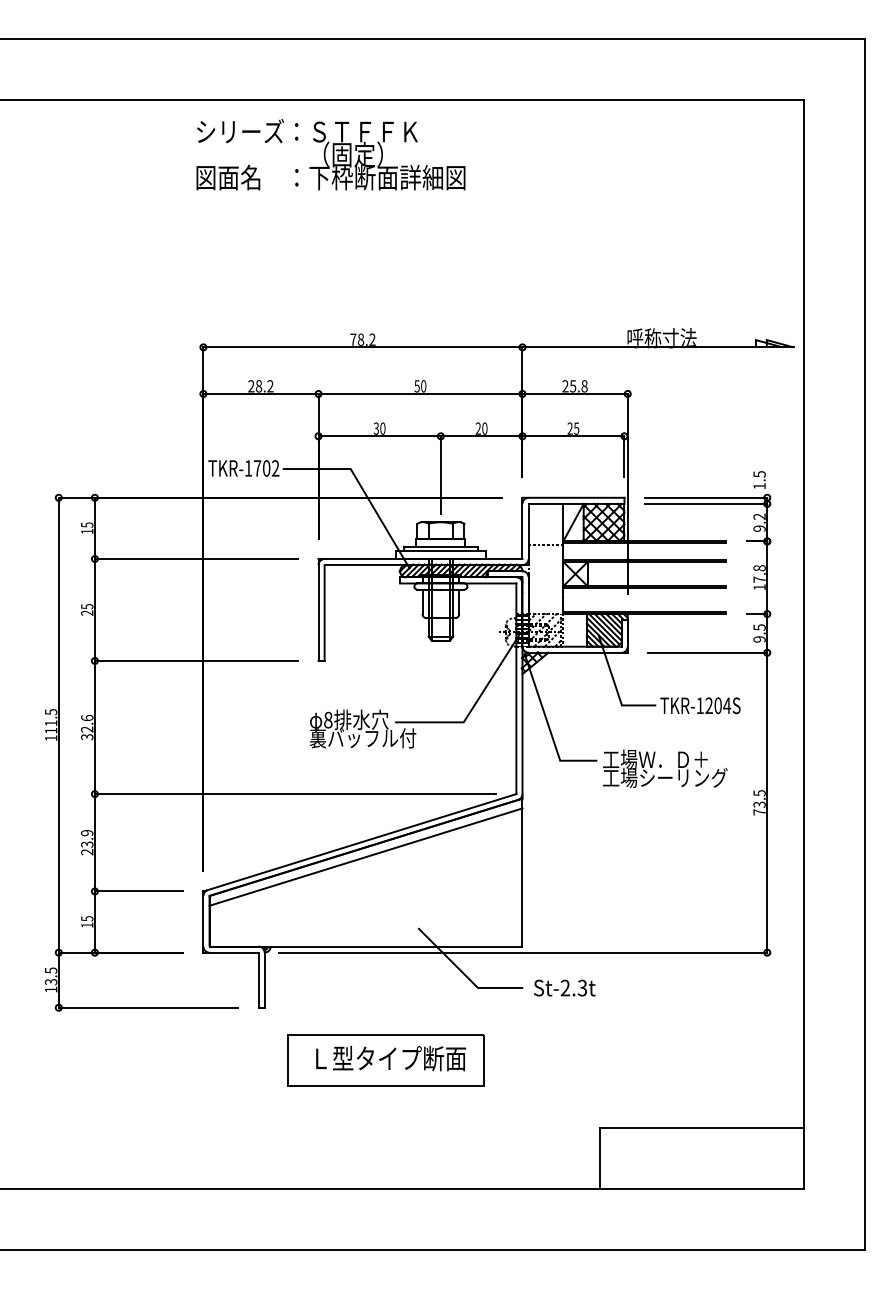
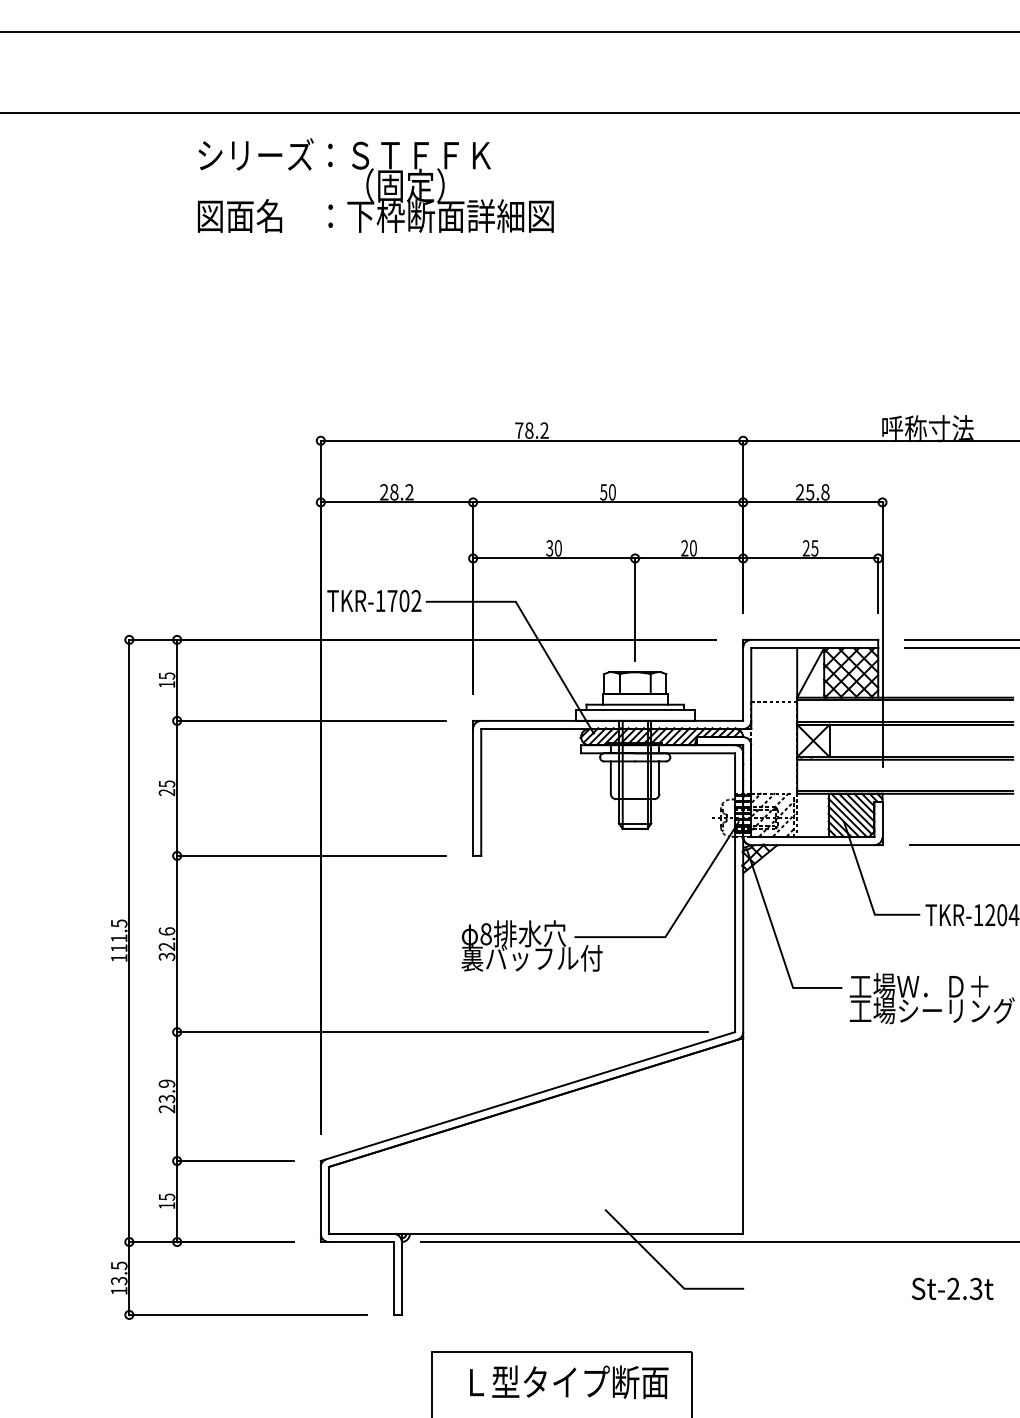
text: (330, 154) -> (375, 185), moved
line: (365, 856) -> (535, 1114), removed
text: (564, 987) -> (952, 1288), moved

